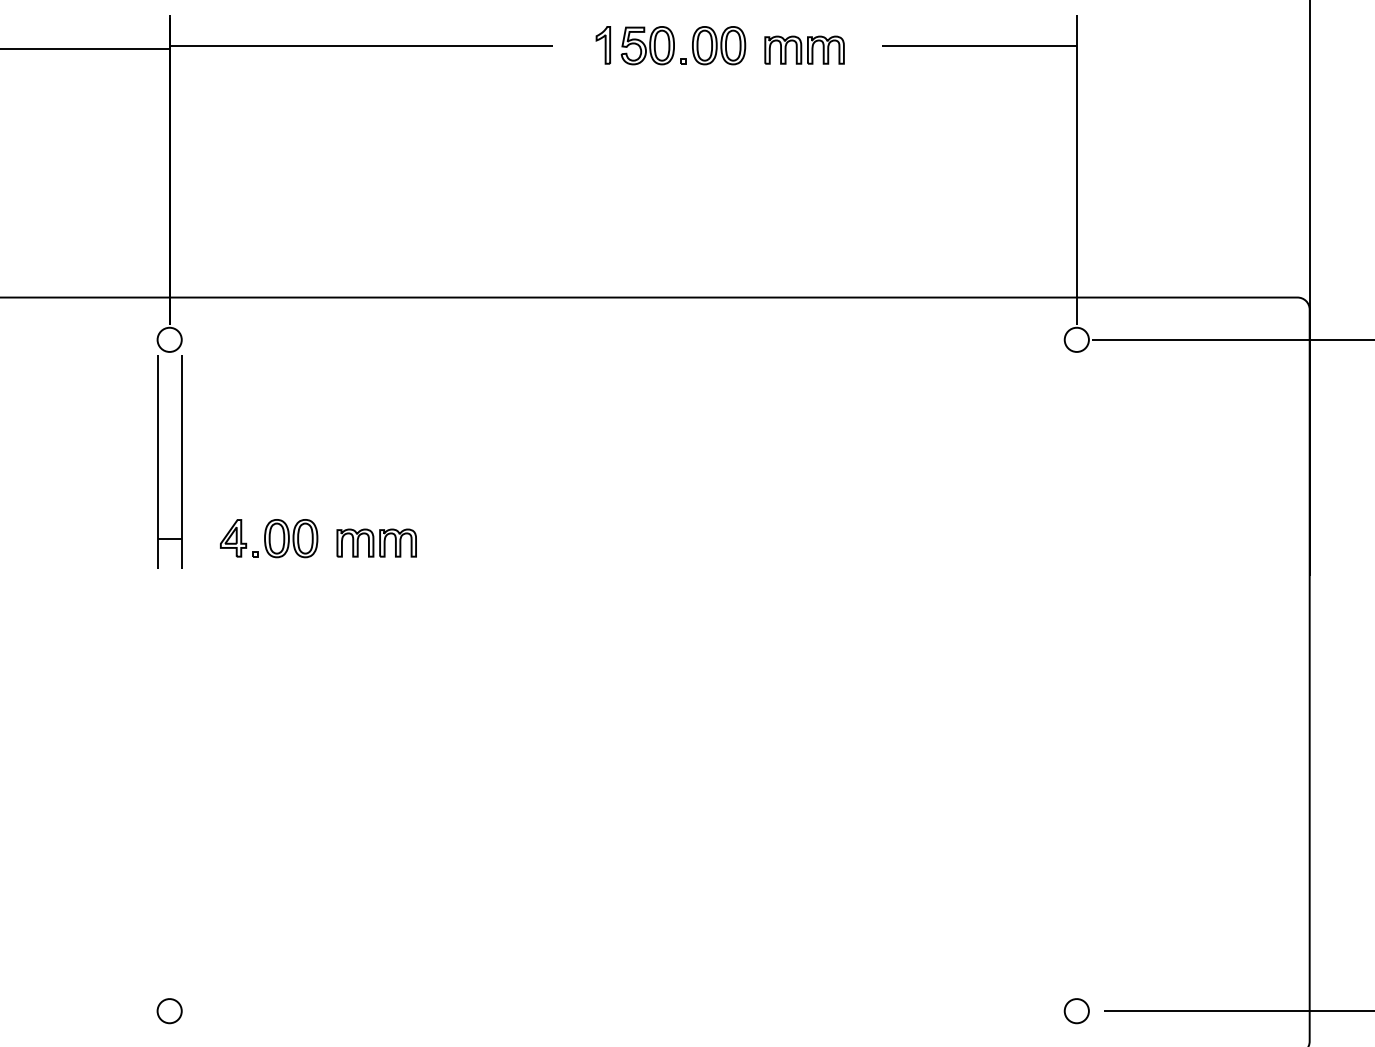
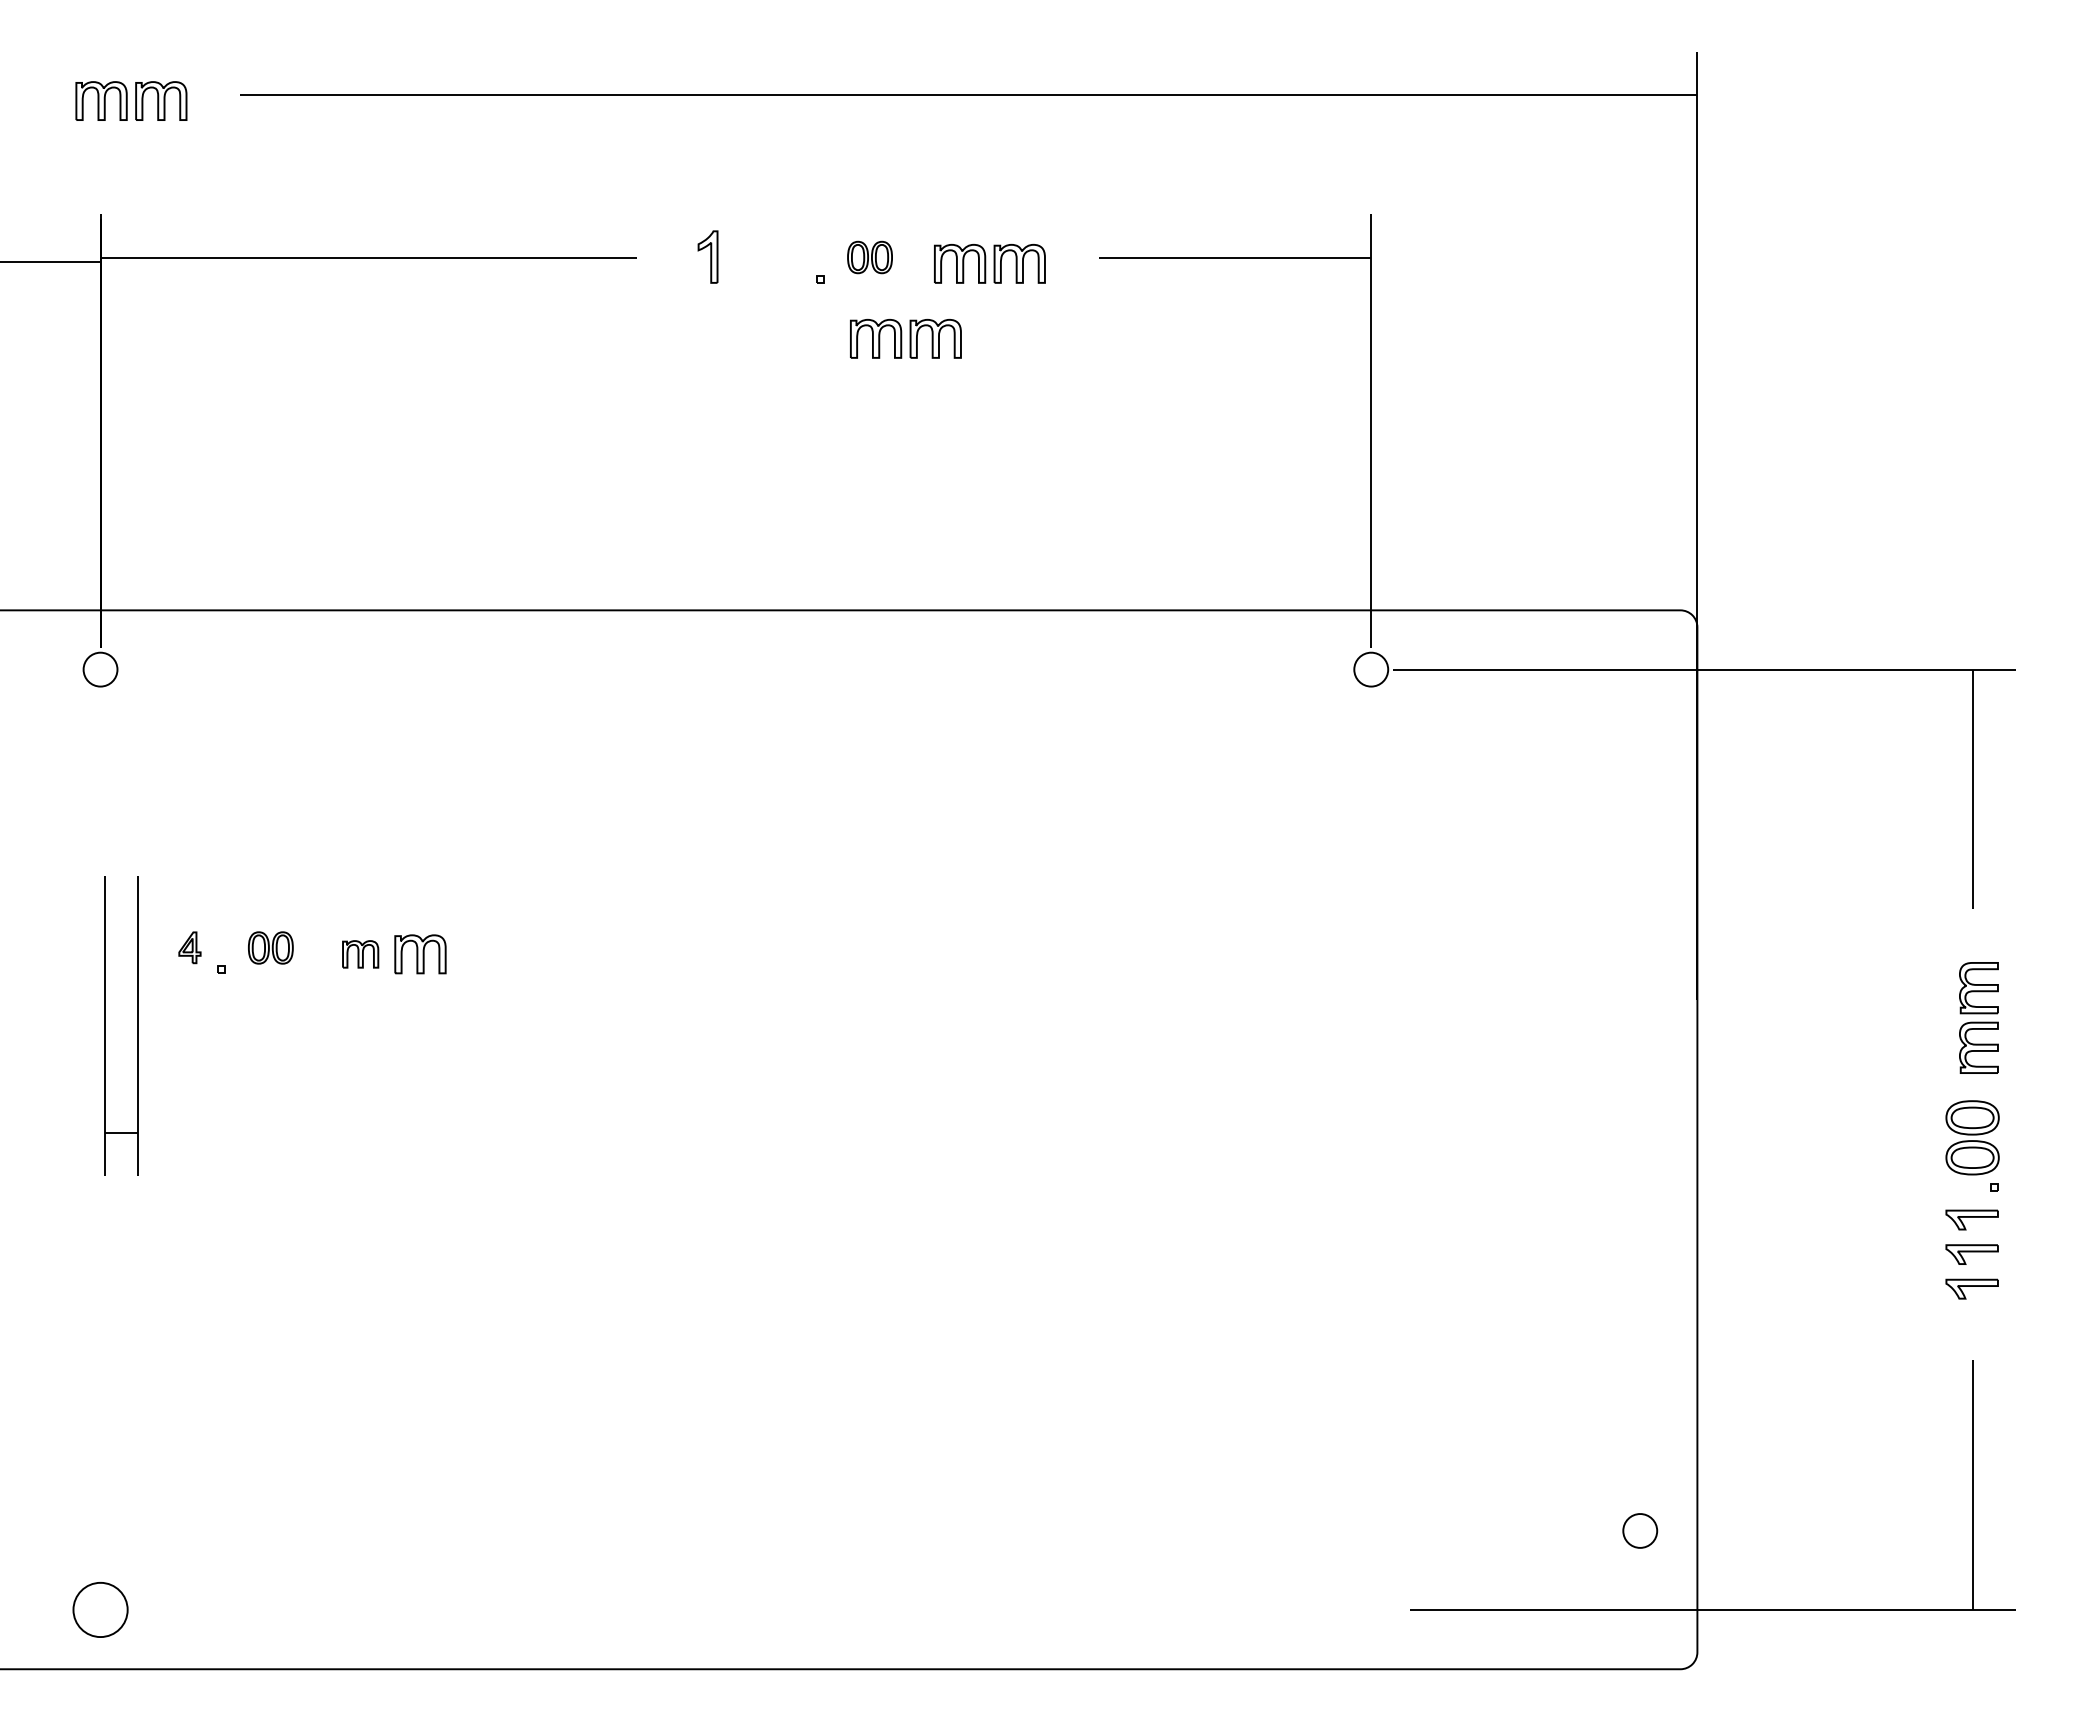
part: (647, 45) -> (769, 257), removed
part: (718, 45) -> (869, 257), size x0.6
part: (744, 103) -> (905, 338), added
part: (158, 461) -> (105, 1025), moved
part: (233, 538) -> (189, 947), size x0.6
part: (291, 538) -> (270, 947), size x0.6
part: (355, 543) -> (360, 954), size x0.7
part: (169, 1010) -> (100, 1609), size x1.6
part: (1077, 1010) -> (1640, 1530), moved

